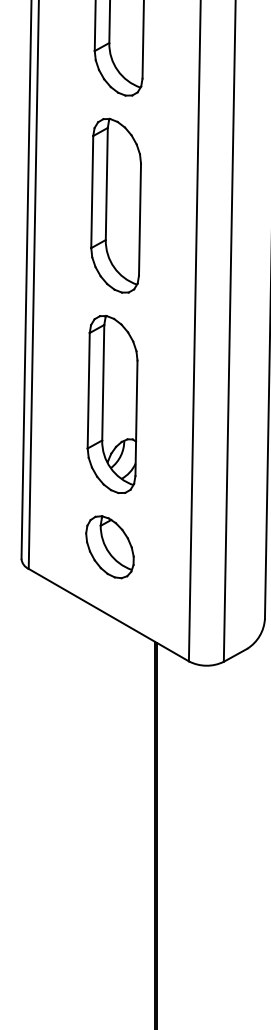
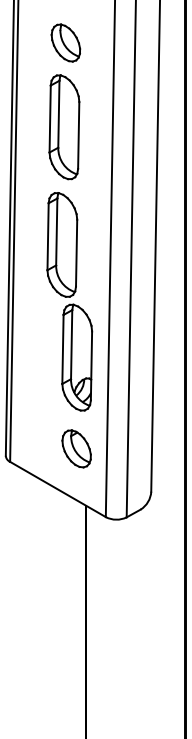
part: (113, 404) -> (77, 357), moved
part: (109, 546) -> (76, 448), moved

